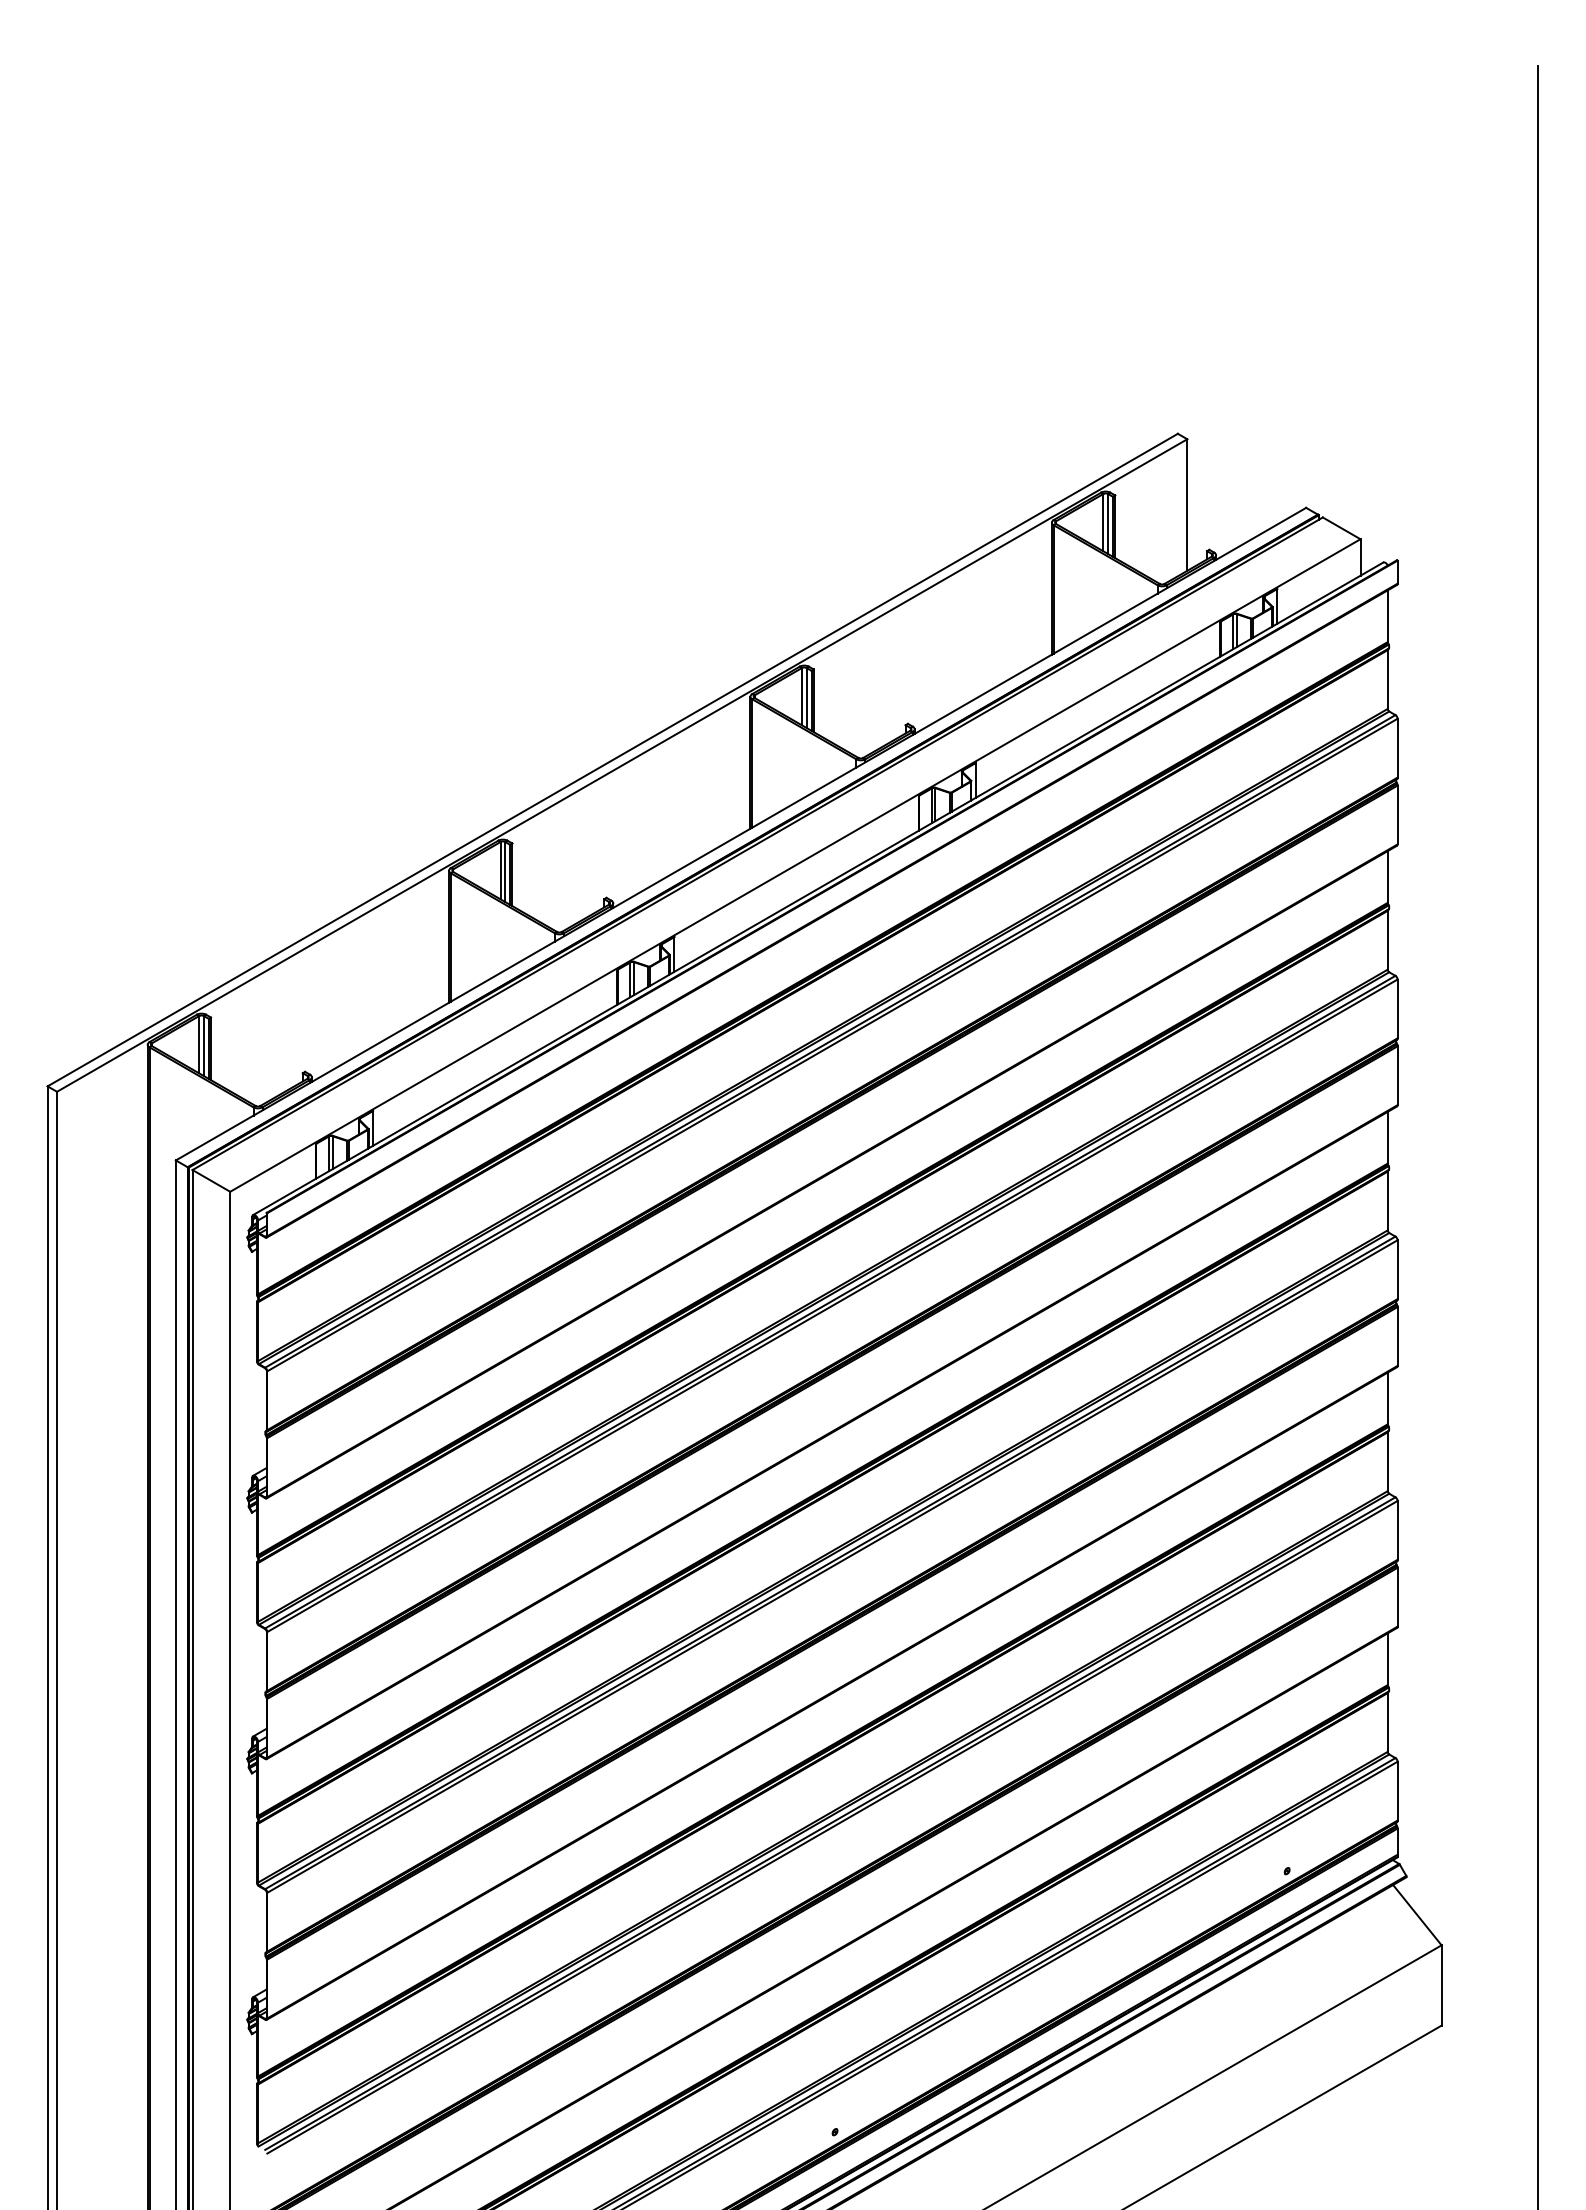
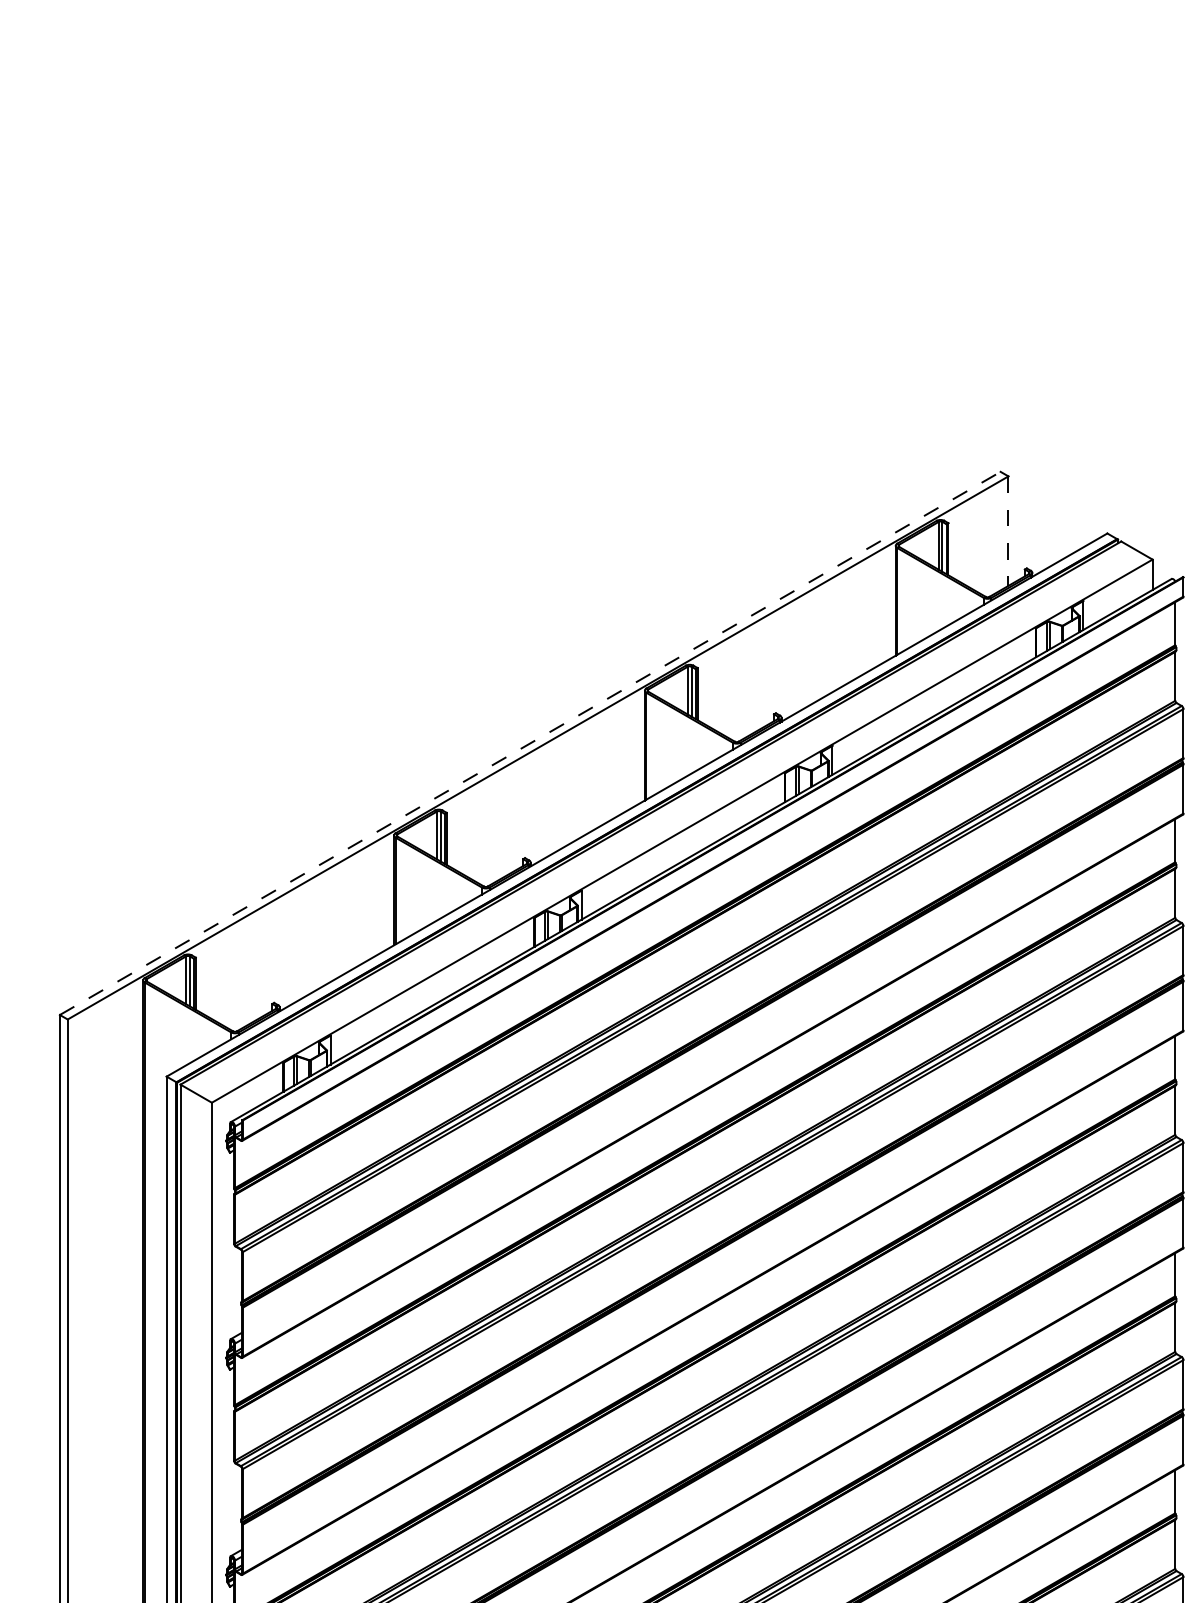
line: (1187, 505) -> (1008, 531), solid -> dashed
line: (612, 760) -> (530, 743), solid -> dashed

